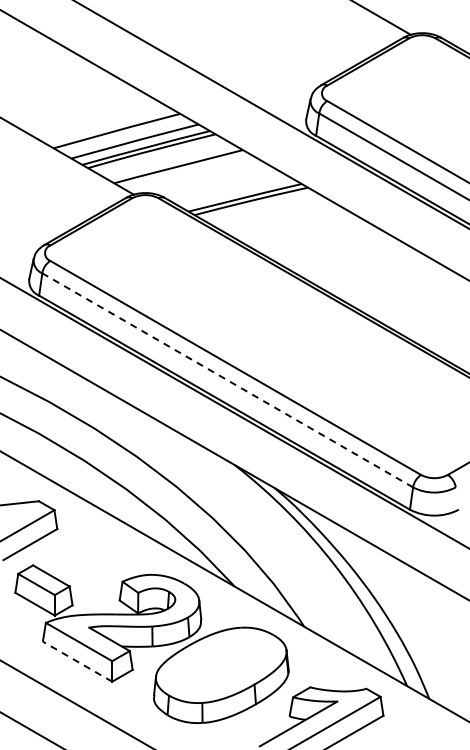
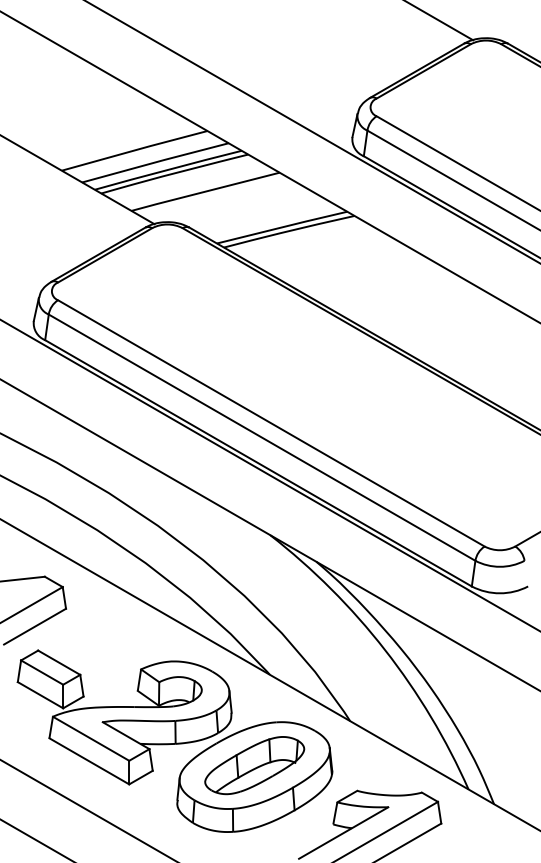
line: (227, 380) -> (261, 437), dashed -> solid
line: (77, 661) -> (89, 761), dashed -> solid
part: (221, 665) -> (254, 765), added

